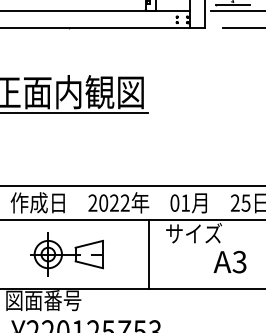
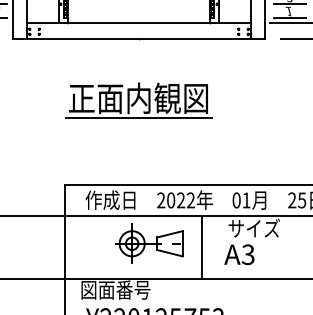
part: (67, 254) -> (149, 243), moved
line: (148, 254) -> (202, 247), moved
text: (230, 261) -> (239, 254), moved

